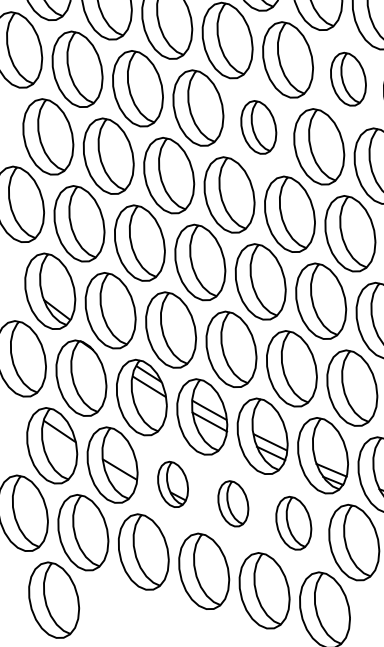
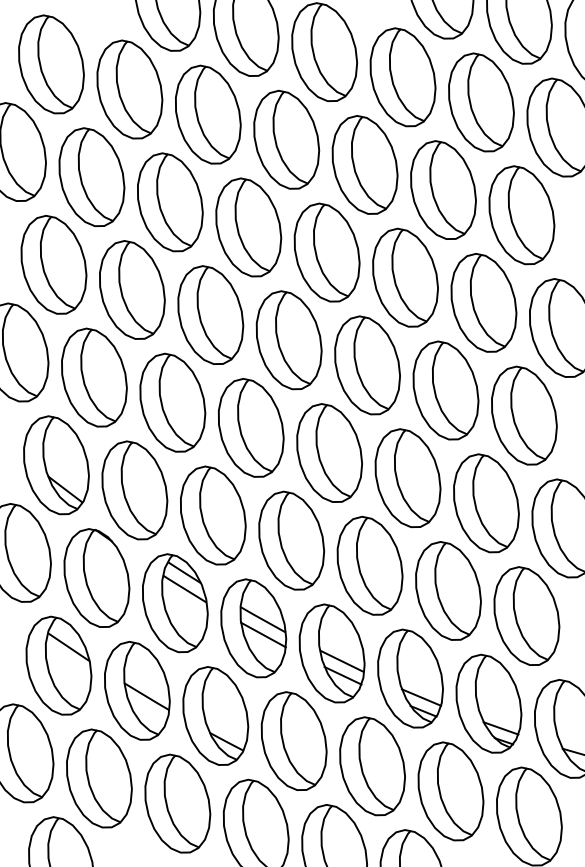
part: (348, 78) -> (443, 189), size x1.43
part: (258, 127) -> (326, 252), size x1.43
part: (172, 484) -> (215, 715), size x1.67
part: (232, 503) -> (293, 740), size x1.67
part: (293, 523) -> (372, 766), size x1.43

